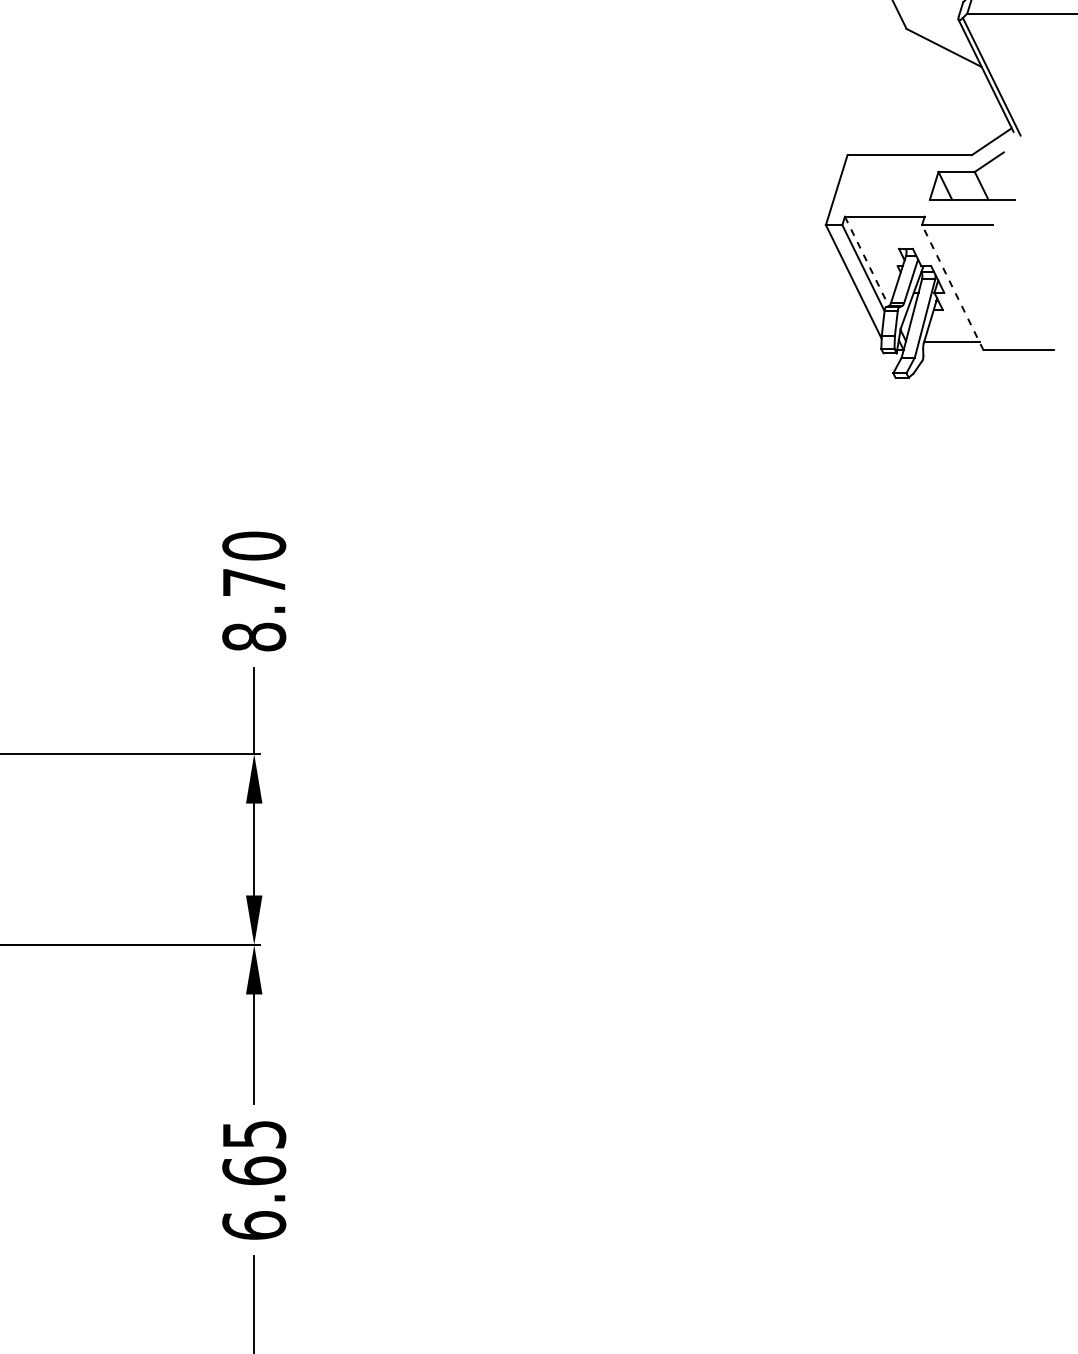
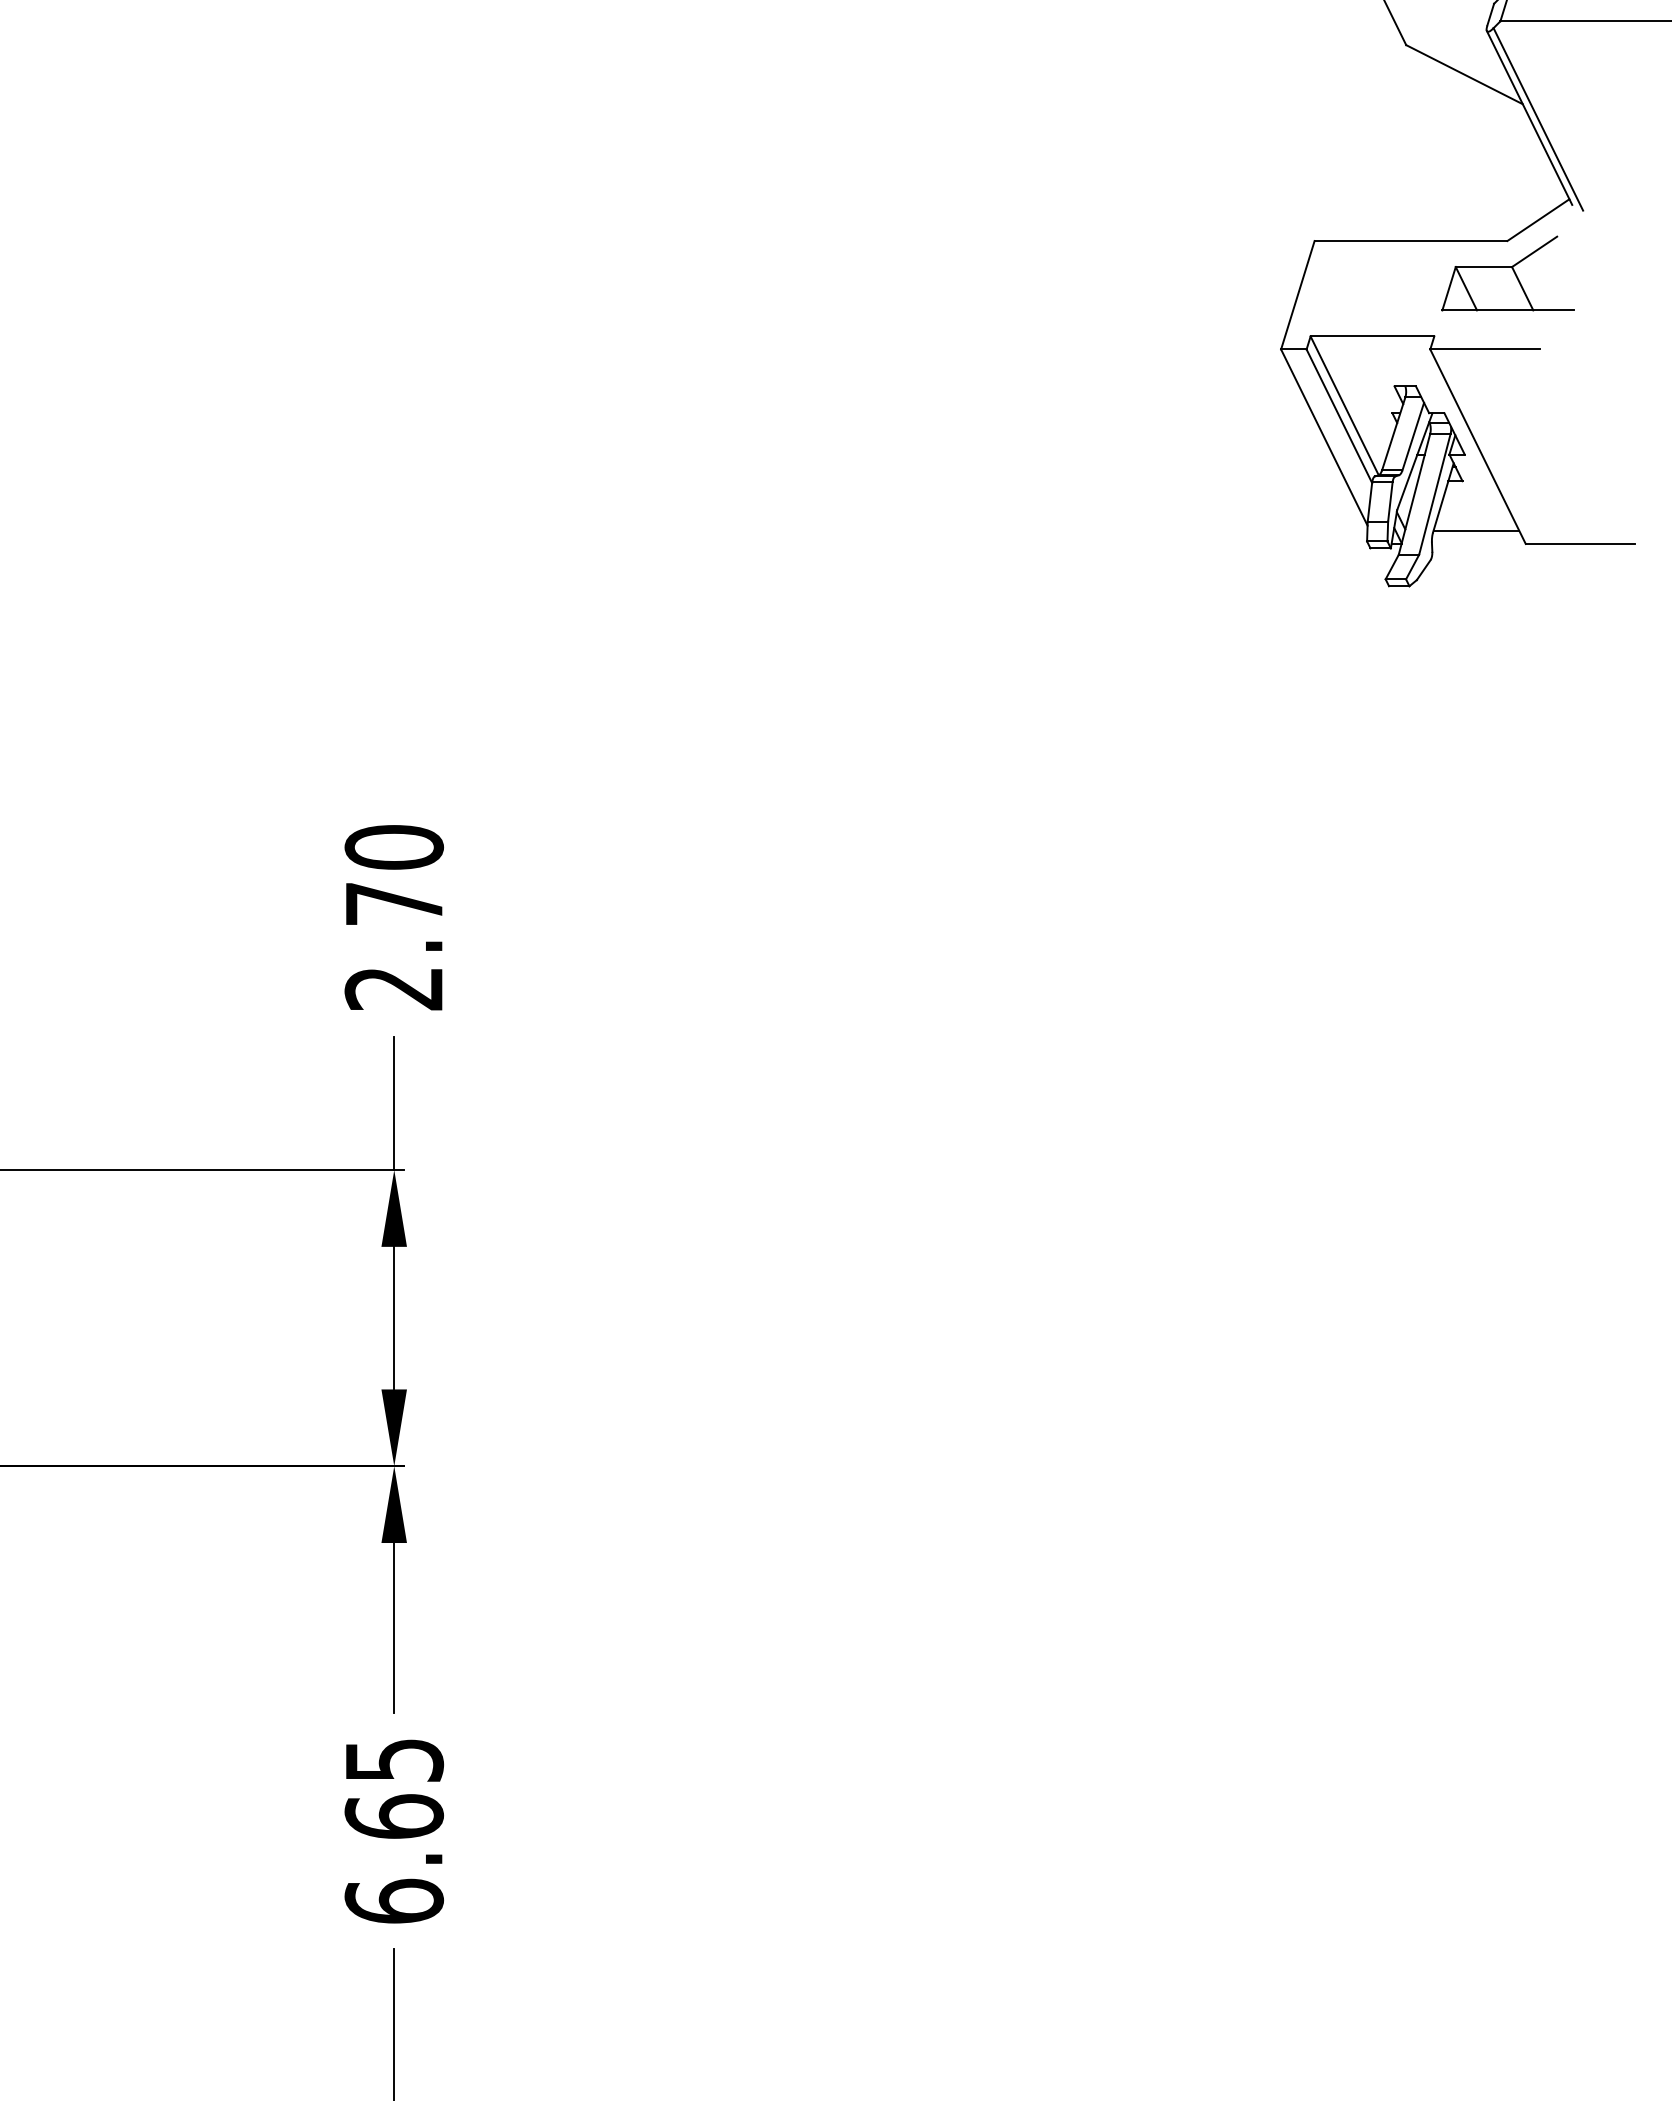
line: (866, 261) -> (1344, 405), dashed -> solid
line: (952, 287) -> (1477, 446), dashed -> solid
text: (254, 636) -> (394, 987), 8.70 -> 2.70

